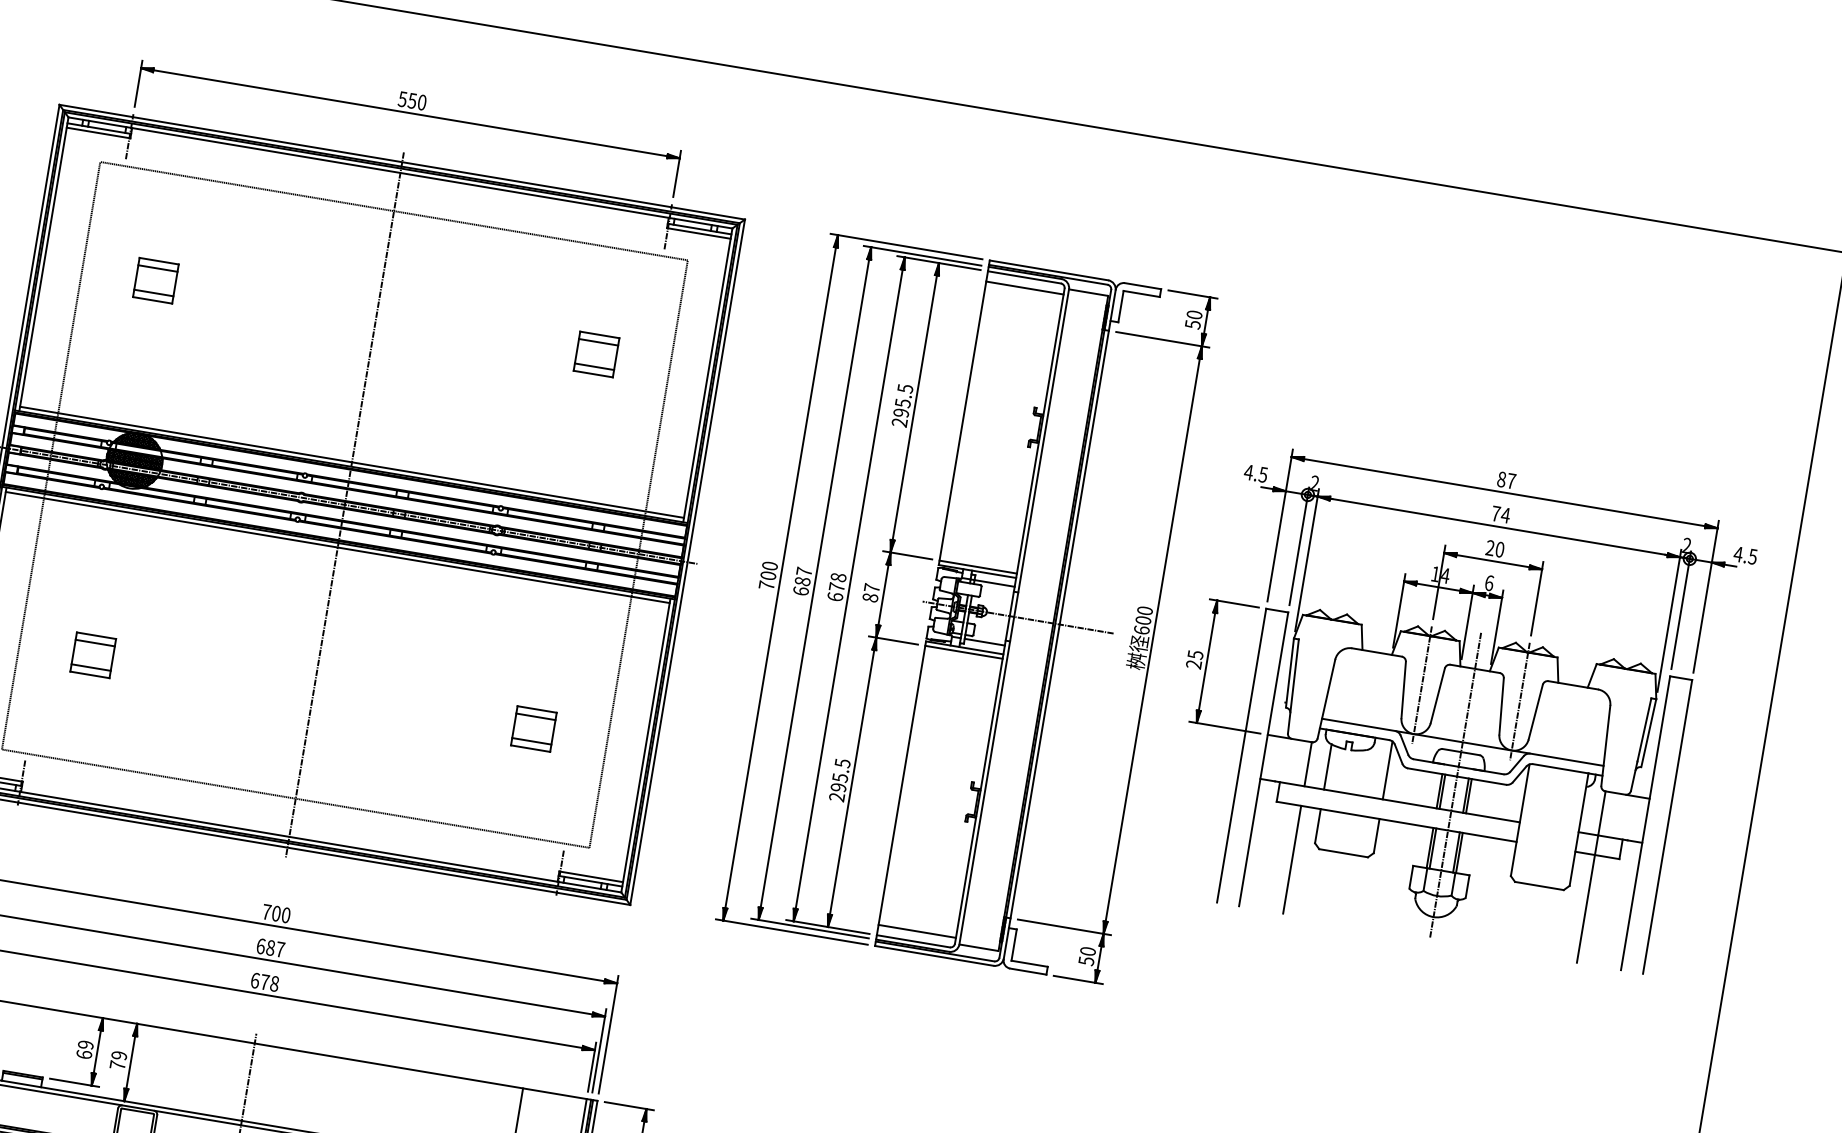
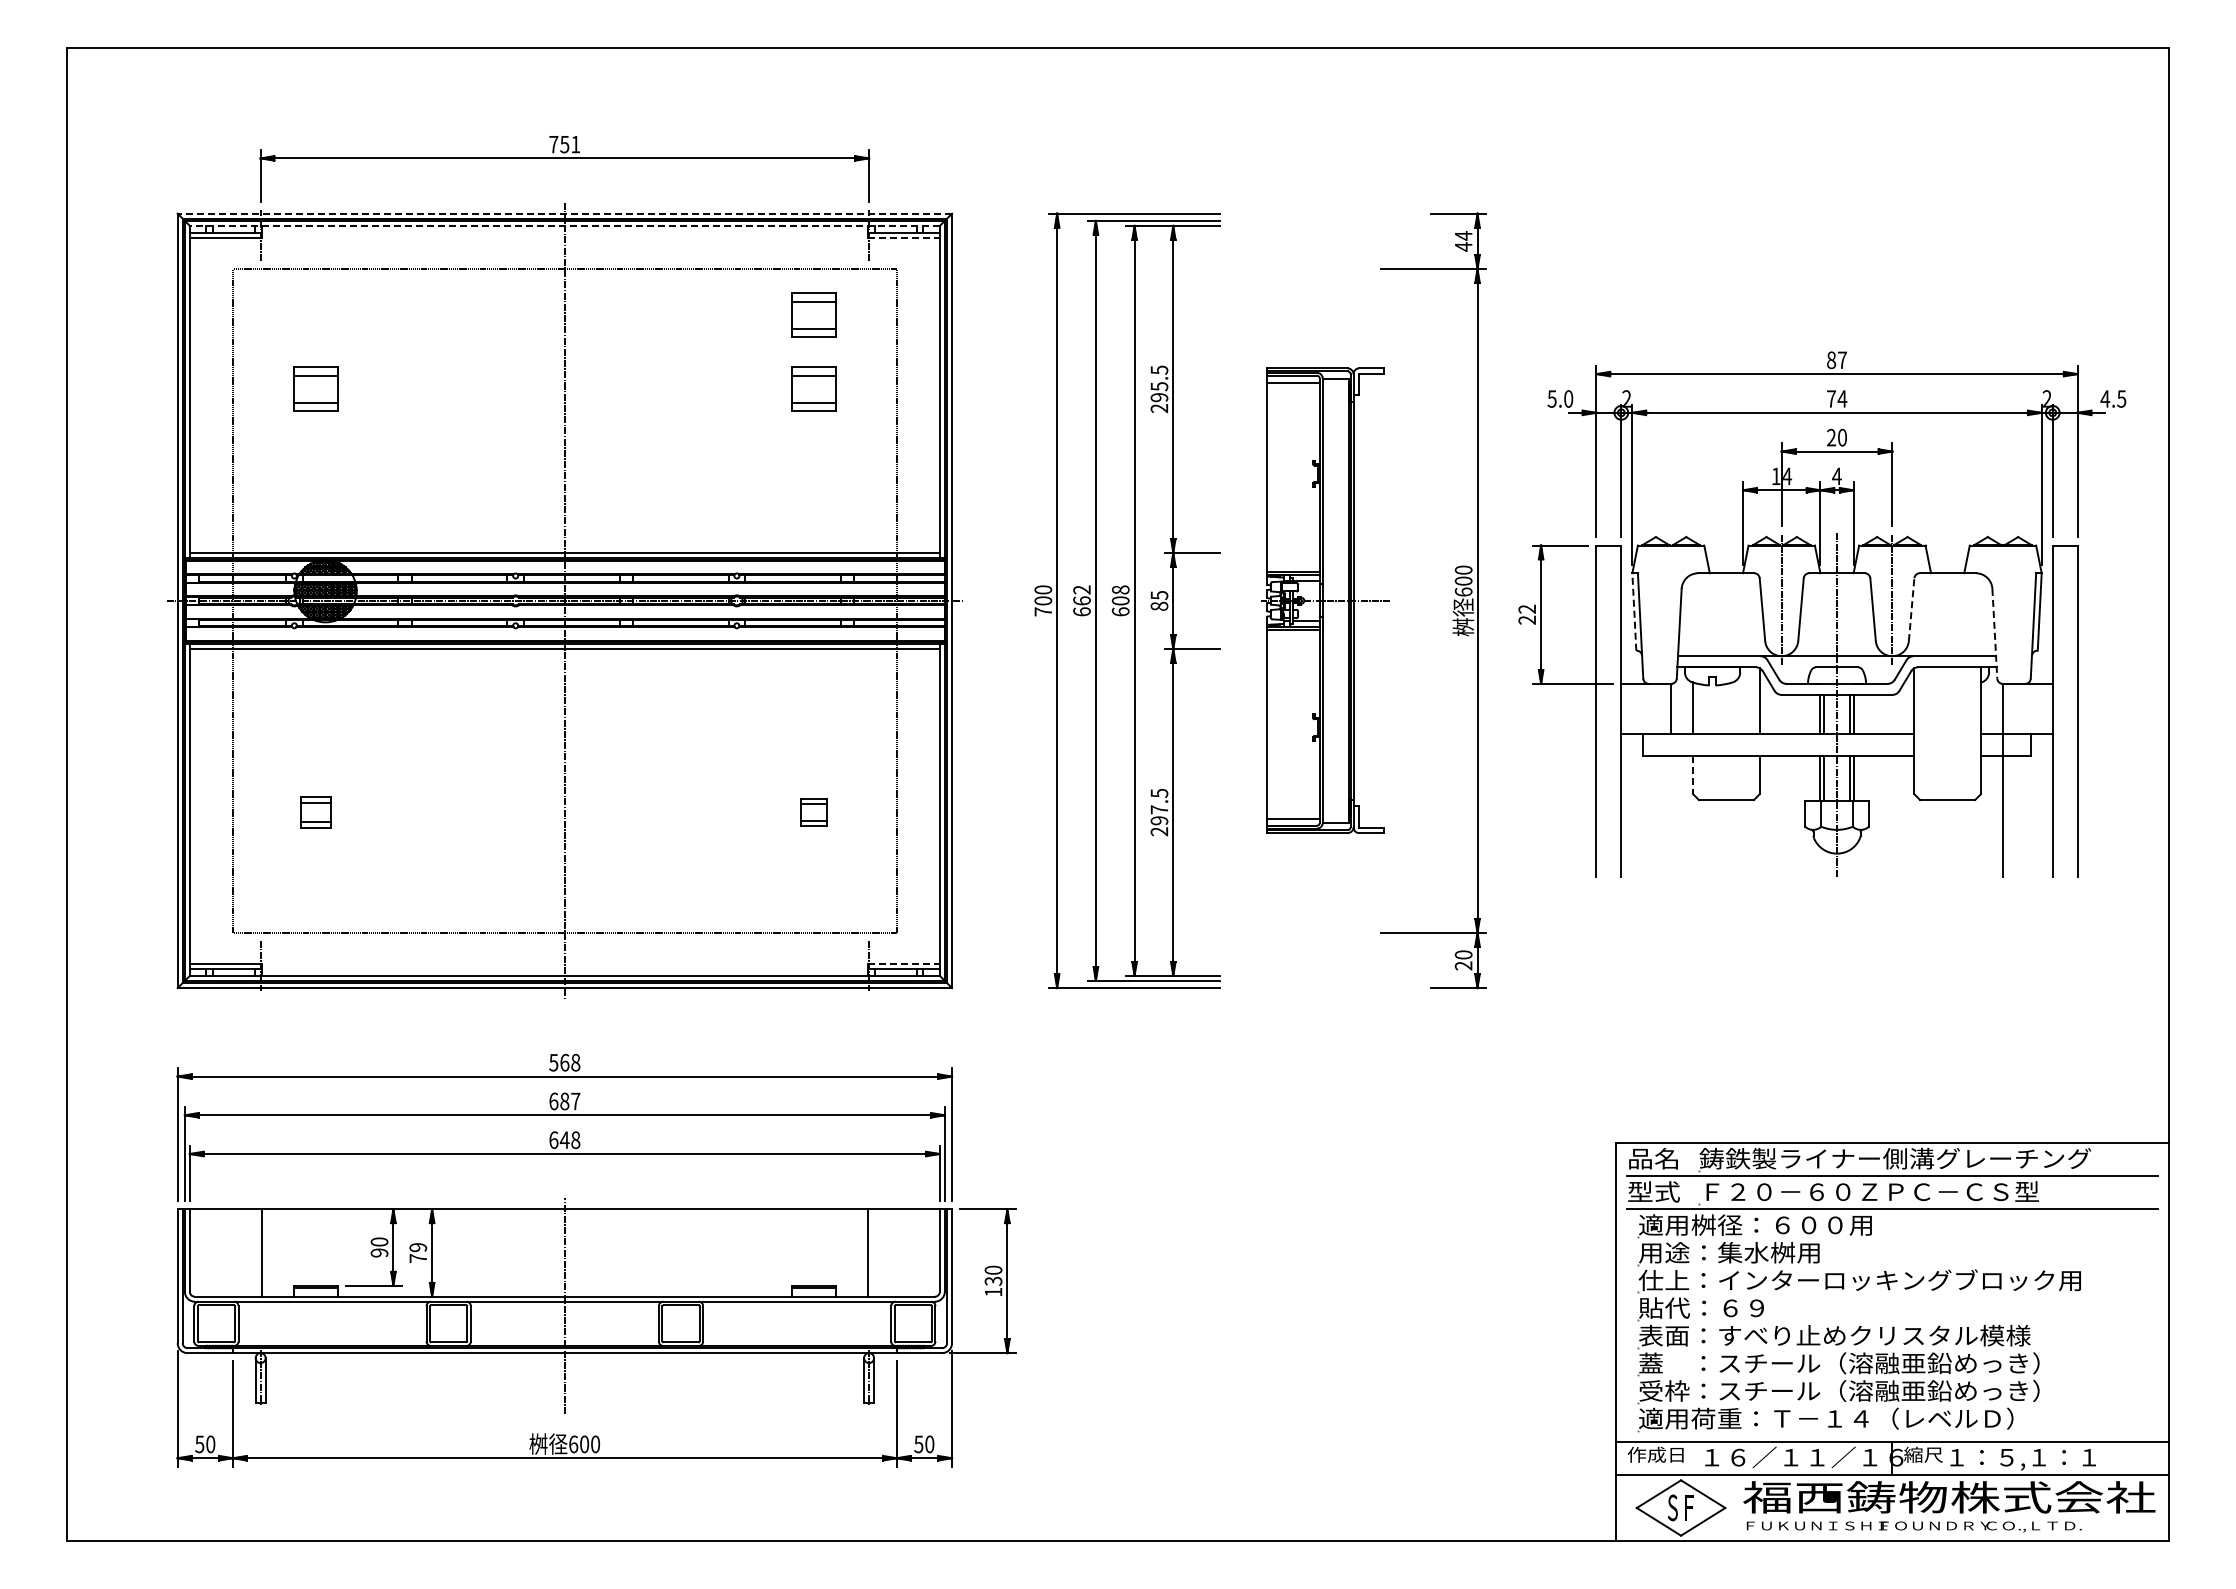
text: (412, 100) -> (564, 144), 550 -> 751
line: (401, 161) -> (564, 213), solid -> dashed
line: (400, 172) -> (564, 225), solid -> dashed
line: (698, 233) -> (903, 237), solid -> dashed
part: (607, 288) -> (813, 314), added
text: (1193, 319) -> (1463, 241), 50 -> 44
text: (1256, 473) -> (1560, 398), 4.5 -> 5.0
text: (803, 576) -> (1081, 595), 687 -> 662
text: (1488, 583) -> (1836, 476), 6 -> 4
text: (836, 586) -> (1120, 600), 678 -> 608
text: (872, 588) -> (1159, 595), 87 -> 85
part: (1018, 617) -> (1325, 600), size x0.6
text: (1195, 654) -> (1527, 608), 25 -> 22
part: (92, 655) -> (315, 812), size x0.7
line: (1290, 672) -> (1634, 611), solid -> dashed
line: (1535, 712) -> (1911, 609), solid -> dashed
part: (533, 729) -> (813, 812), size x0.6
line: (1605, 745) -> (1994, 633), solid -> dashed
text: (840, 777) -> (1159, 809), 295.5 -> 297.5
line: (1318, 826) -> (1693, 775), solid -> dashed
line: (1292, 859) -> (1671, 816), removed
line: (590, 876) -> (903, 964), solid -> dashed
text: (276, 913) -> (564, 1062), 700 -> 568
text: (1086, 960) -> (1463, 965), 50 -> 20
text: (264, 981) -> (564, 1139), 678 -> 648
text: (85, 1049) -> (379, 1247), 69 -> 90

